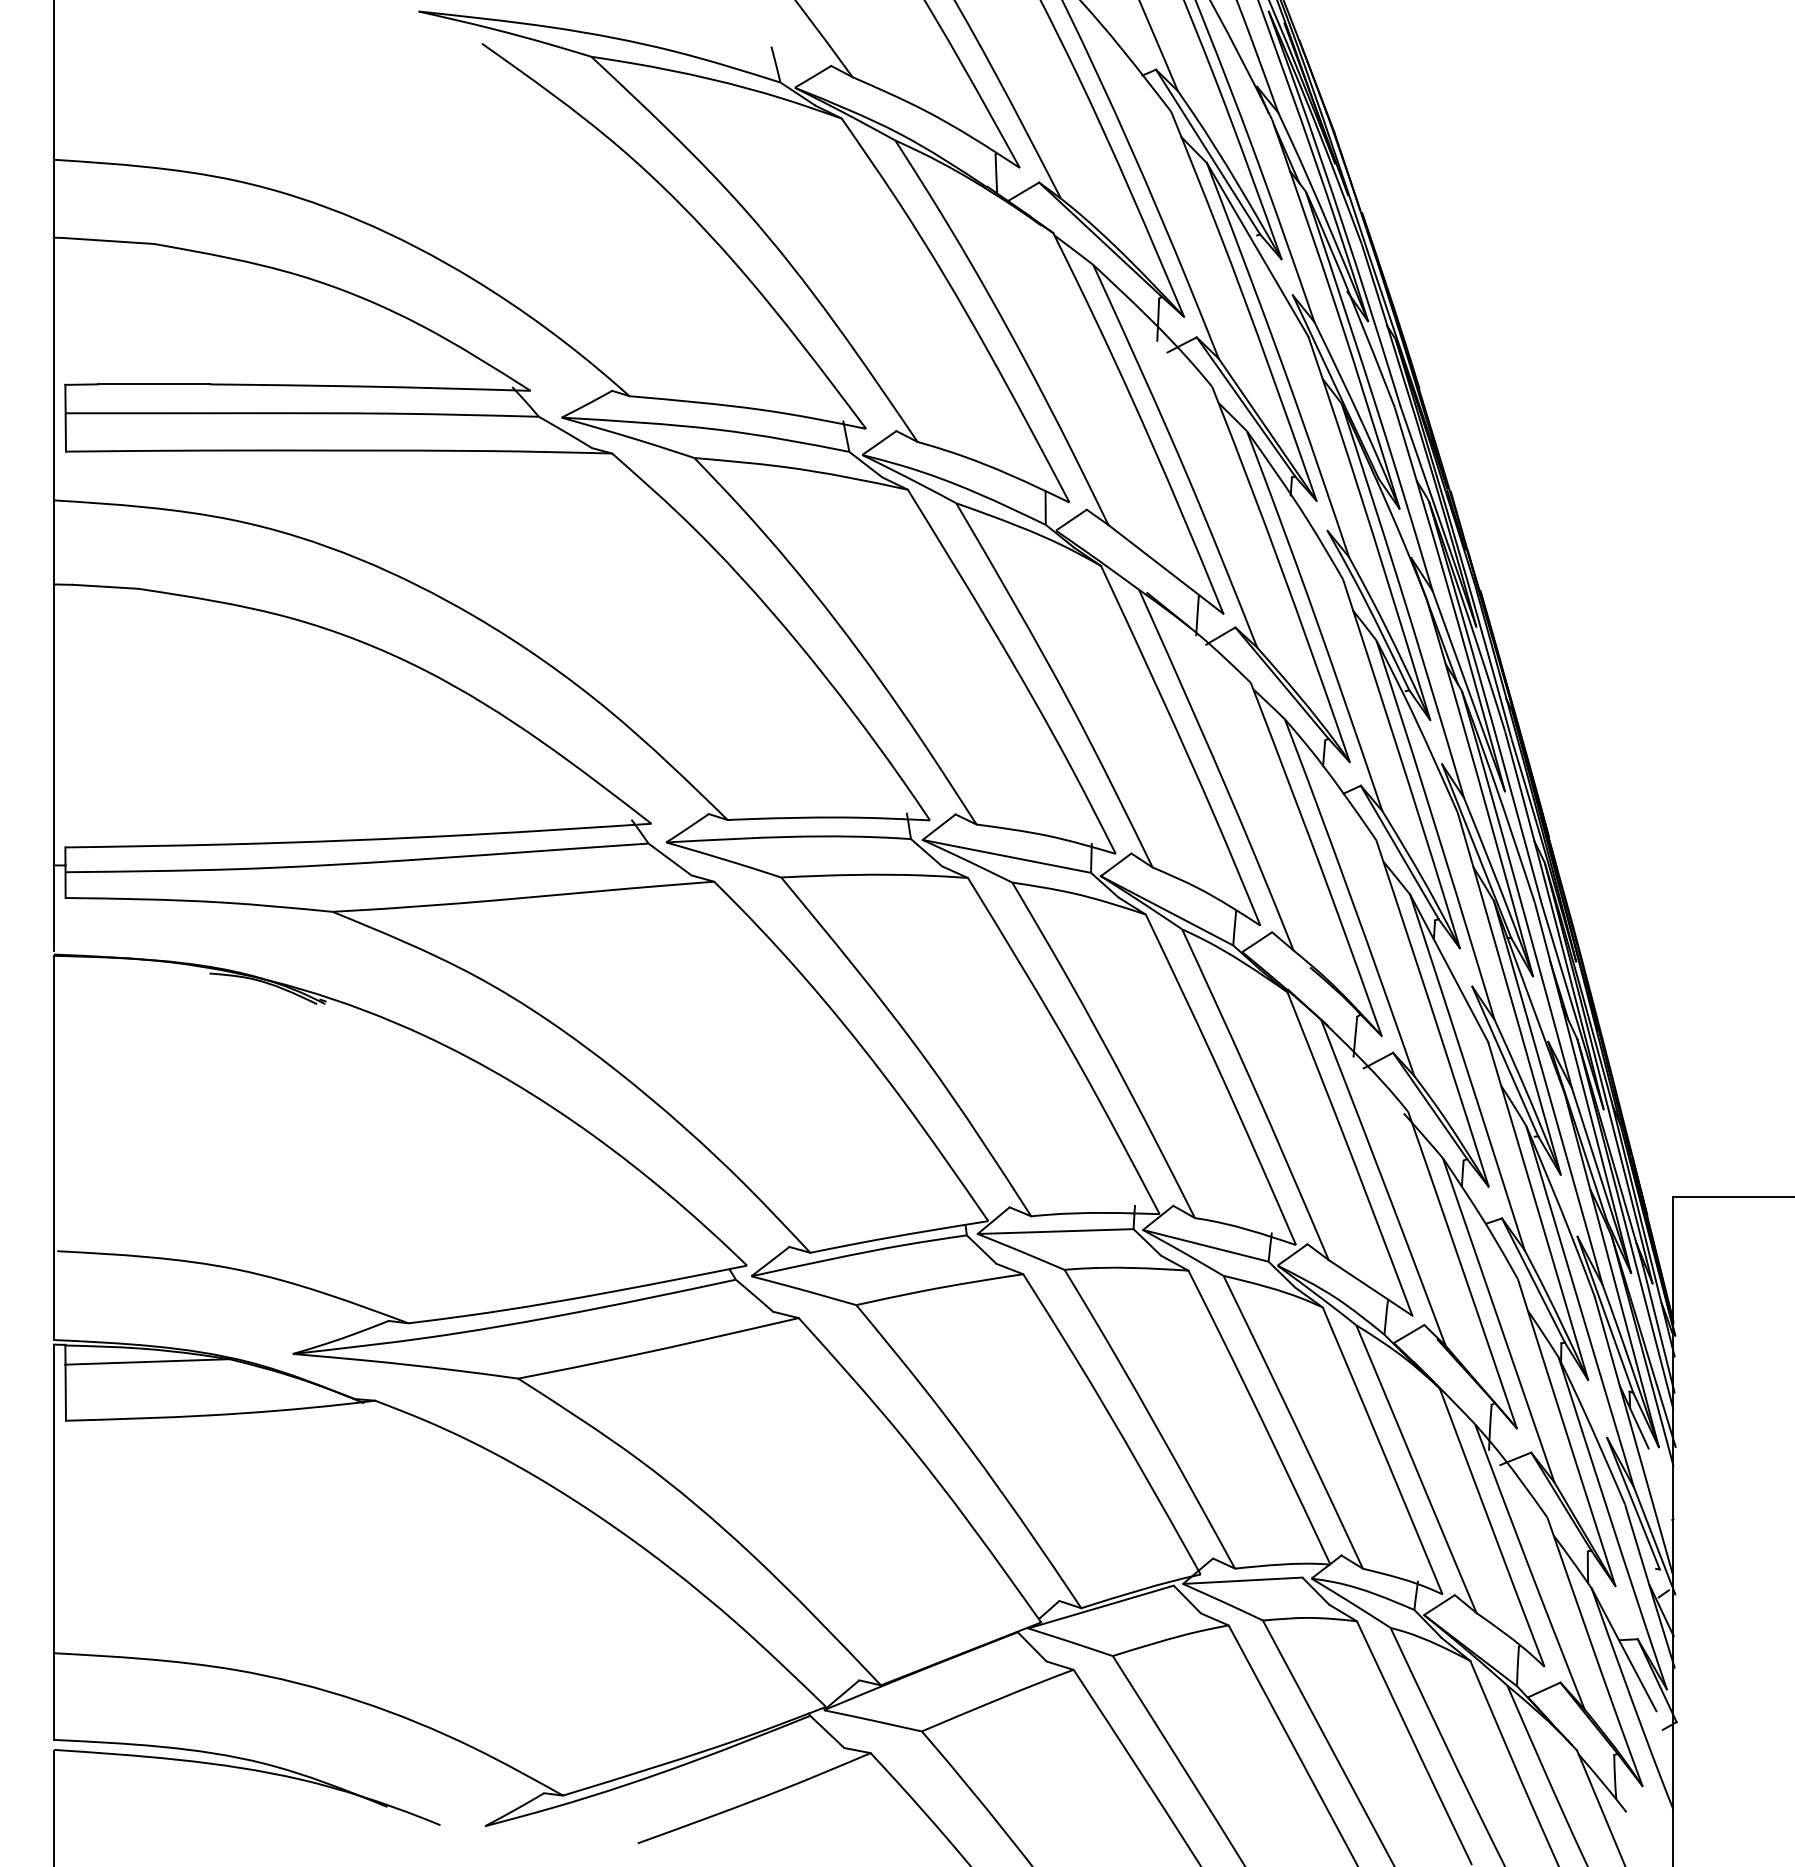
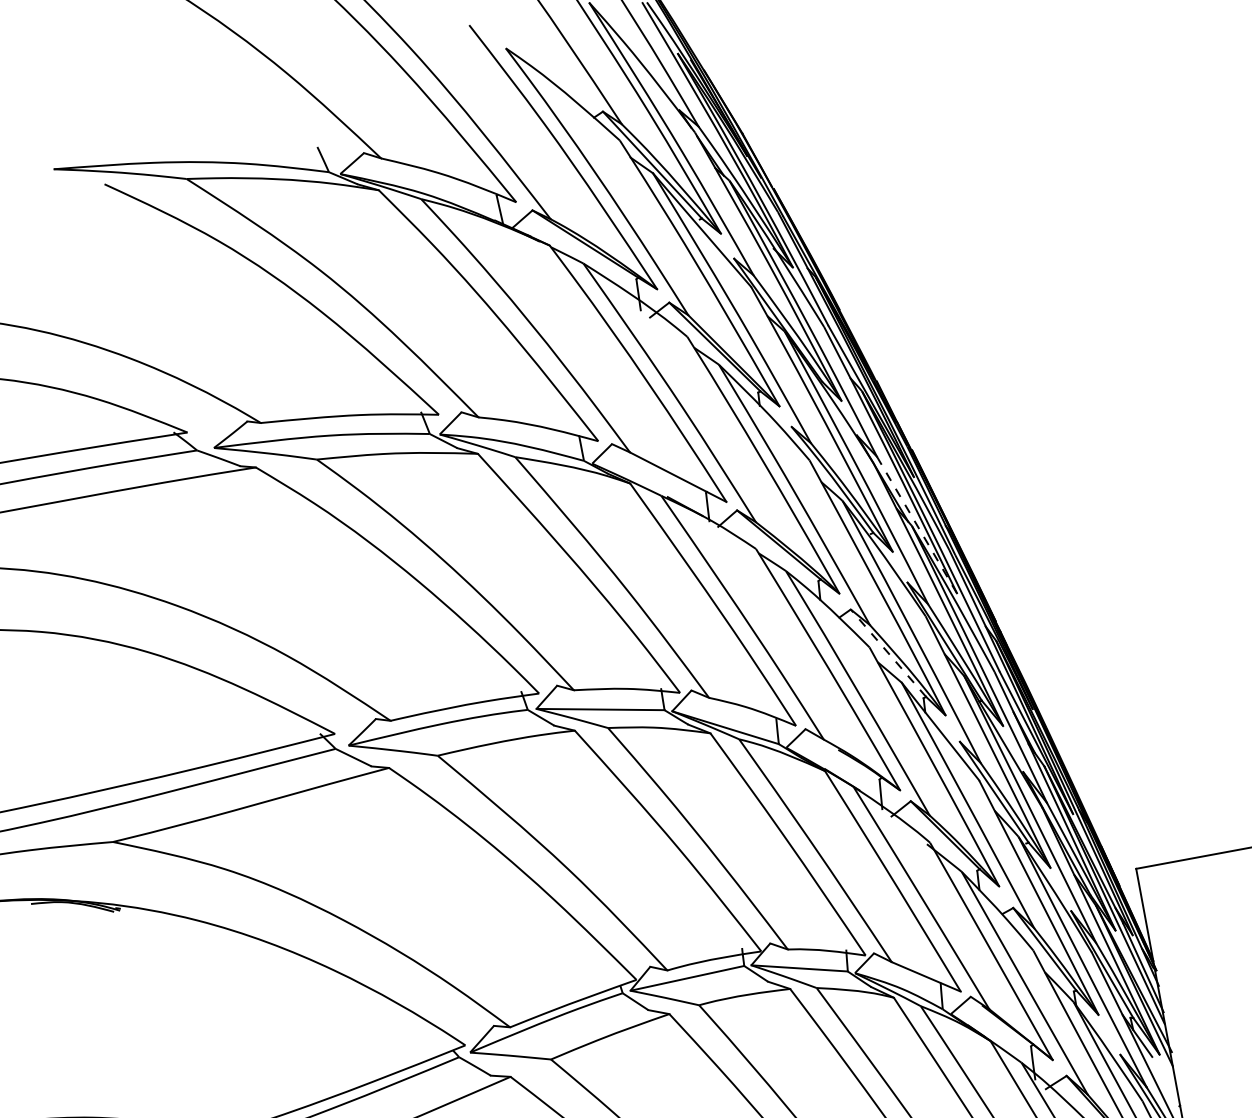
line: (1468, 691) -> (917, 525), solid -> dashed
line: (1399, 852) -> (888, 653), solid -> dashed

